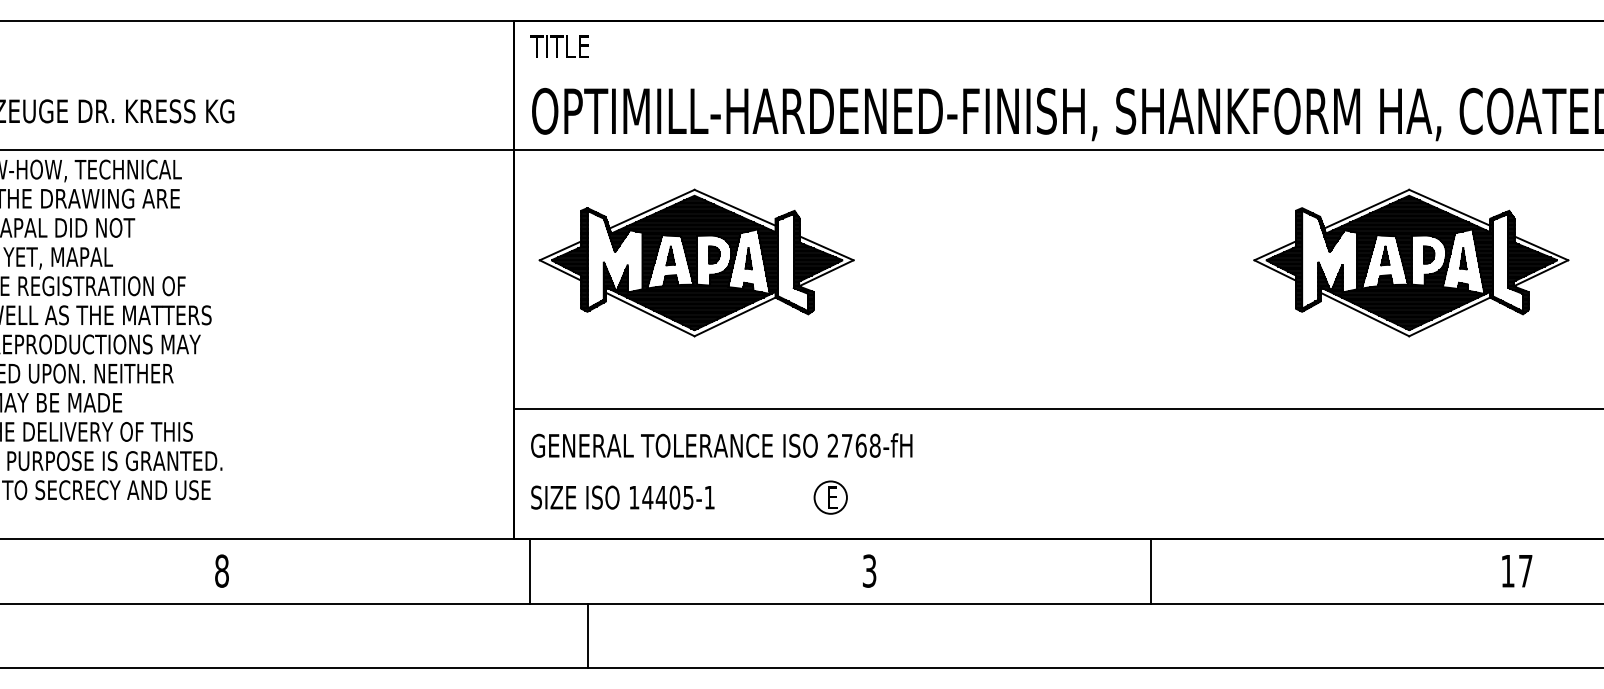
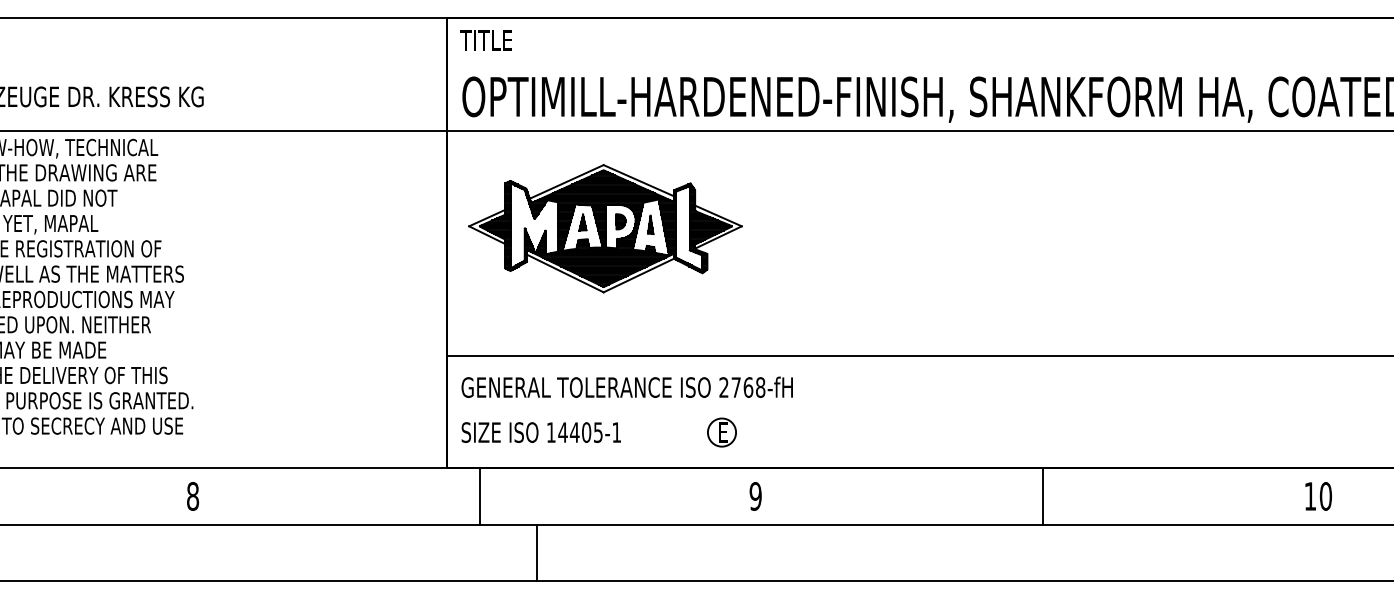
part: (1411, 262) -> (1226, 228), removed
line: (529, 571) -> (480, 496), moved
text: (869, 571) -> (755, 496), 3 -> 9
line: (1151, 571) -> (1043, 496), moved
text: (1525, 571) -> (1325, 496), 17 -> 10
line: (587, 635) -> (536, 552), moved

